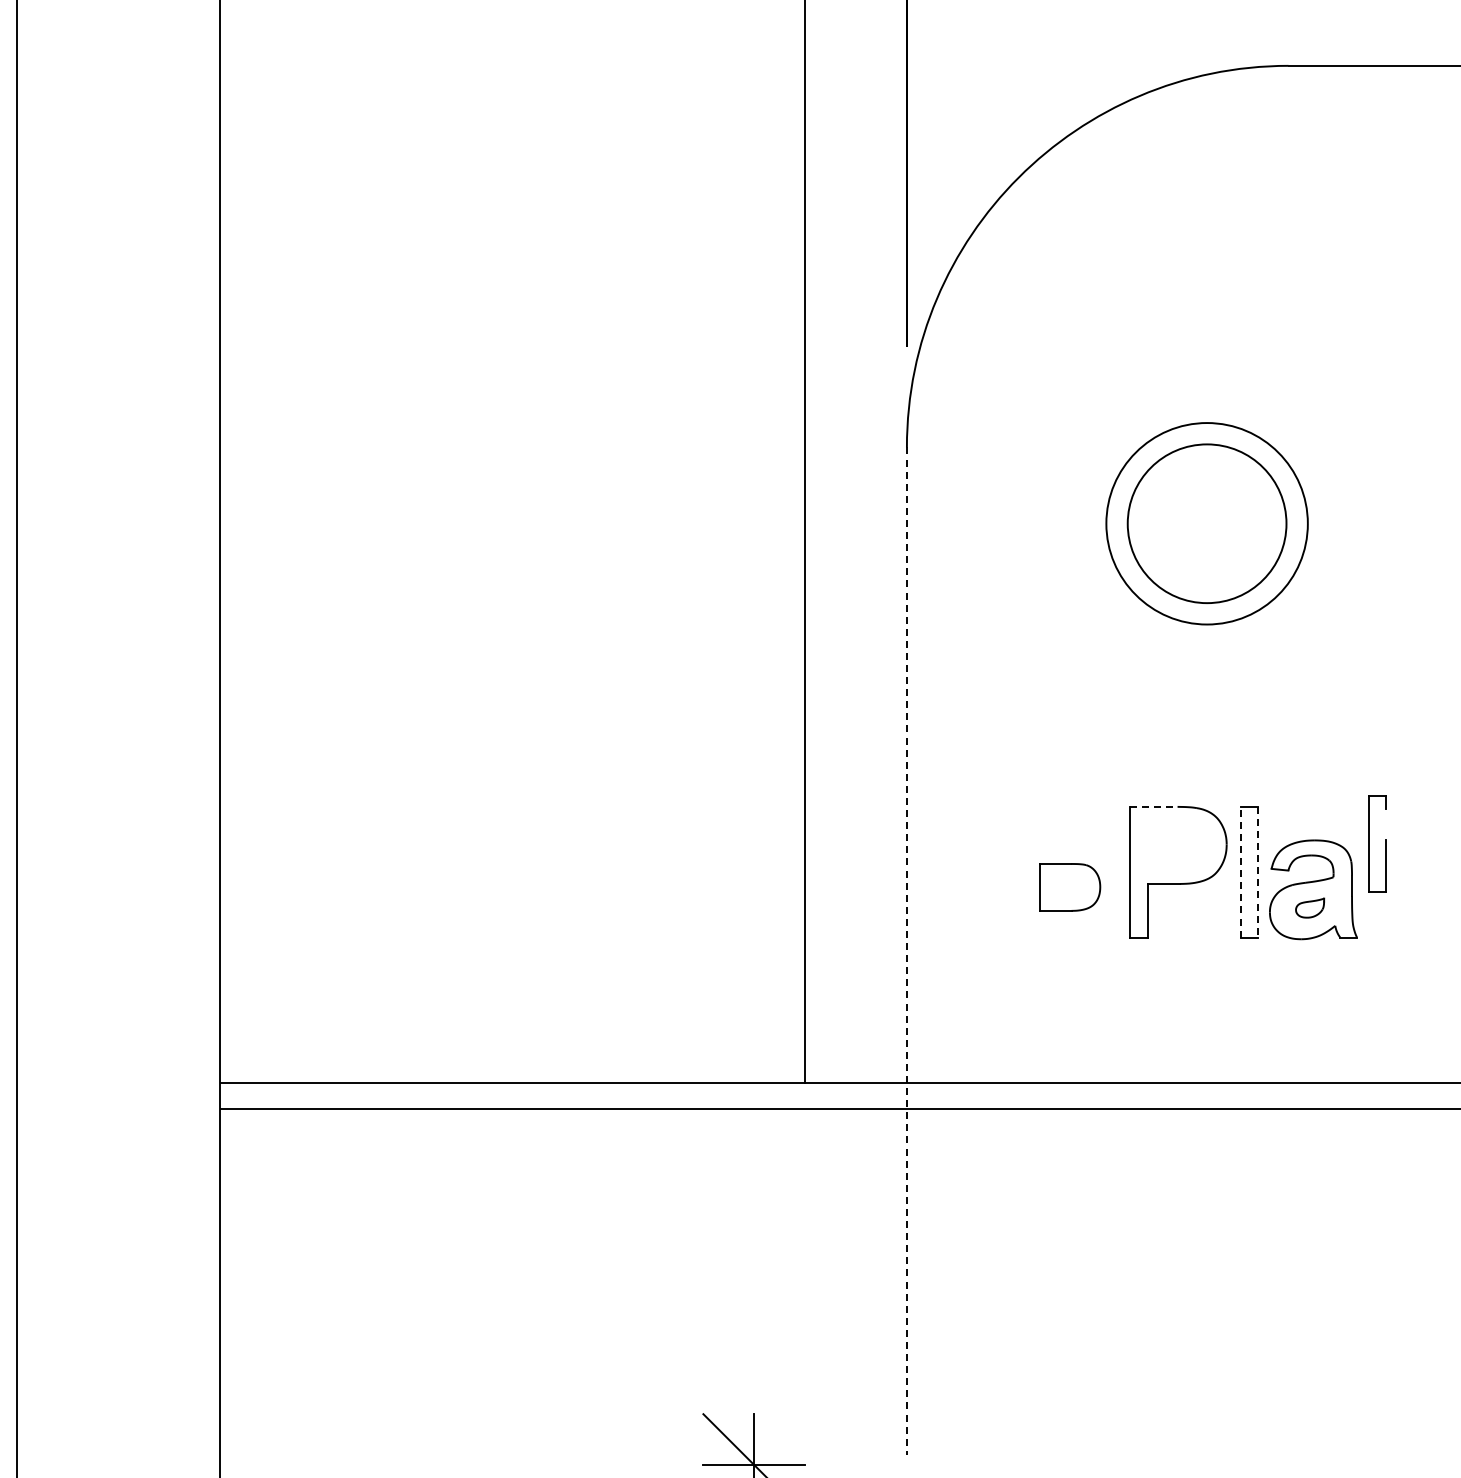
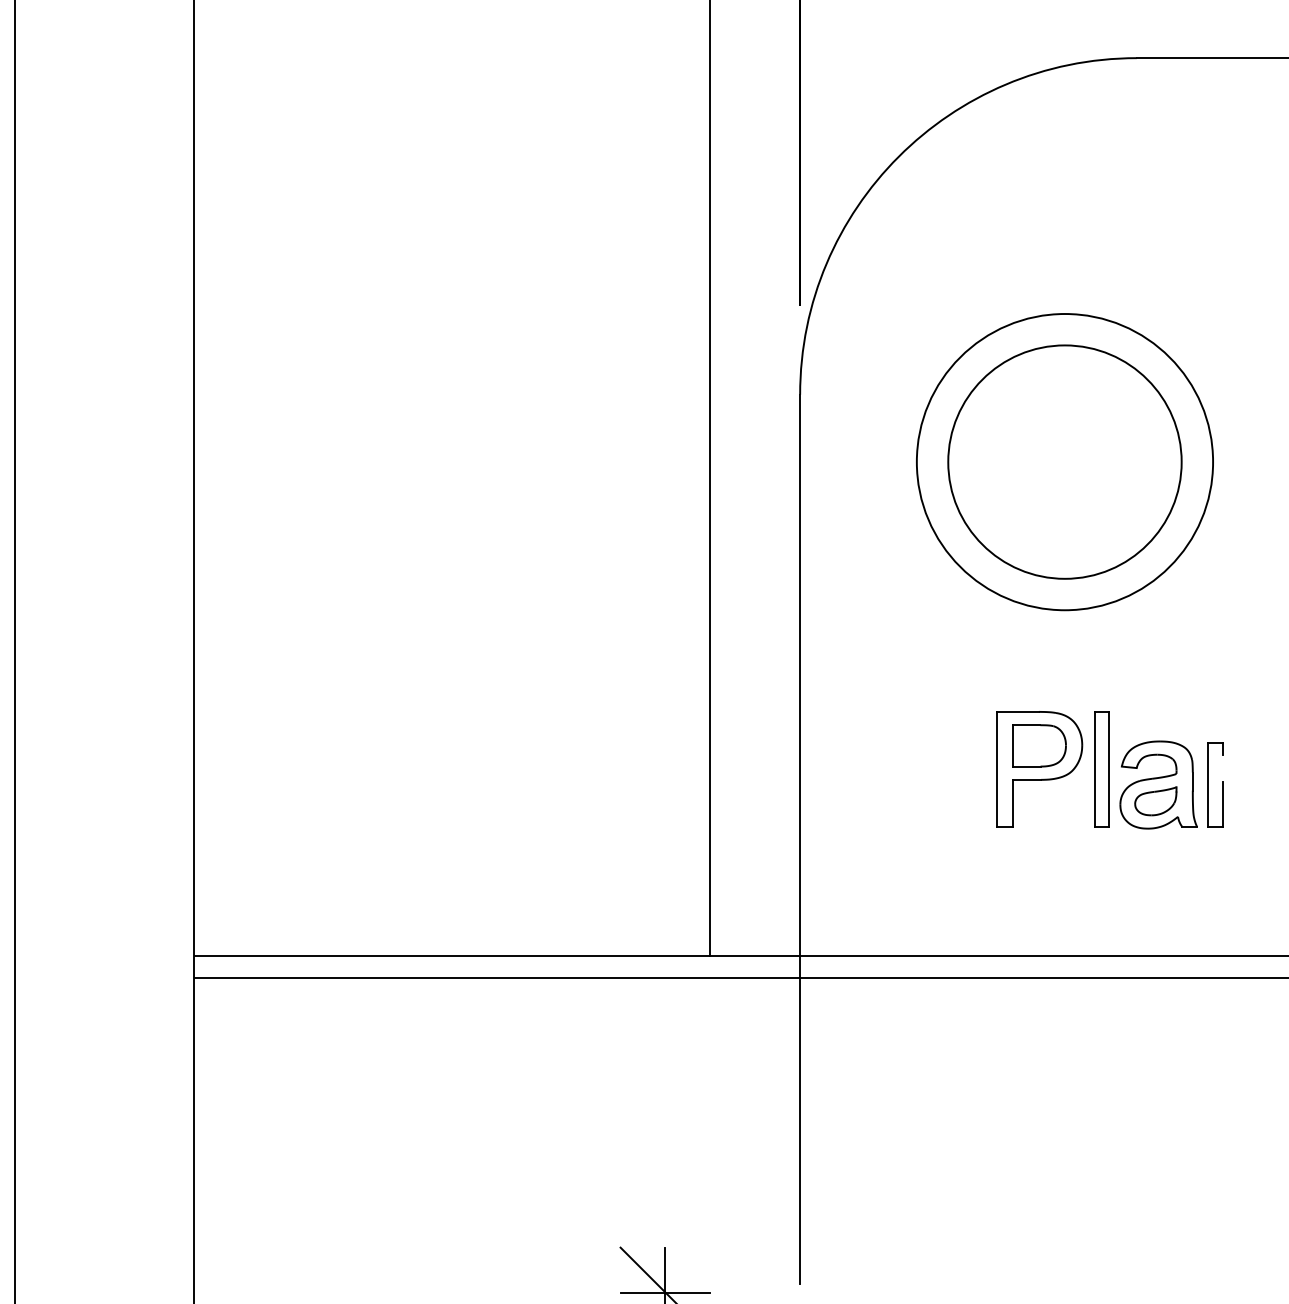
circle: (1206, 523) -> (1064, 461), size x1.67
circle: (1207, 523) -> (1065, 461), size x1.67
line: (1154, 806) -> (1018, 711), dashed -> solid
part: (1369, 843) -> (1208, 784), moved
line: (1240, 871) -> (1094, 768), dashed -> solid
line: (1257, 872) -> (1109, 769), dashed -> solid
part: (1070, 887) -> (1039, 745), moved
part: (1309, 907) -> (1155, 800), size x1.67
line: (906, 951) -> (799, 839), dashed -> solid

